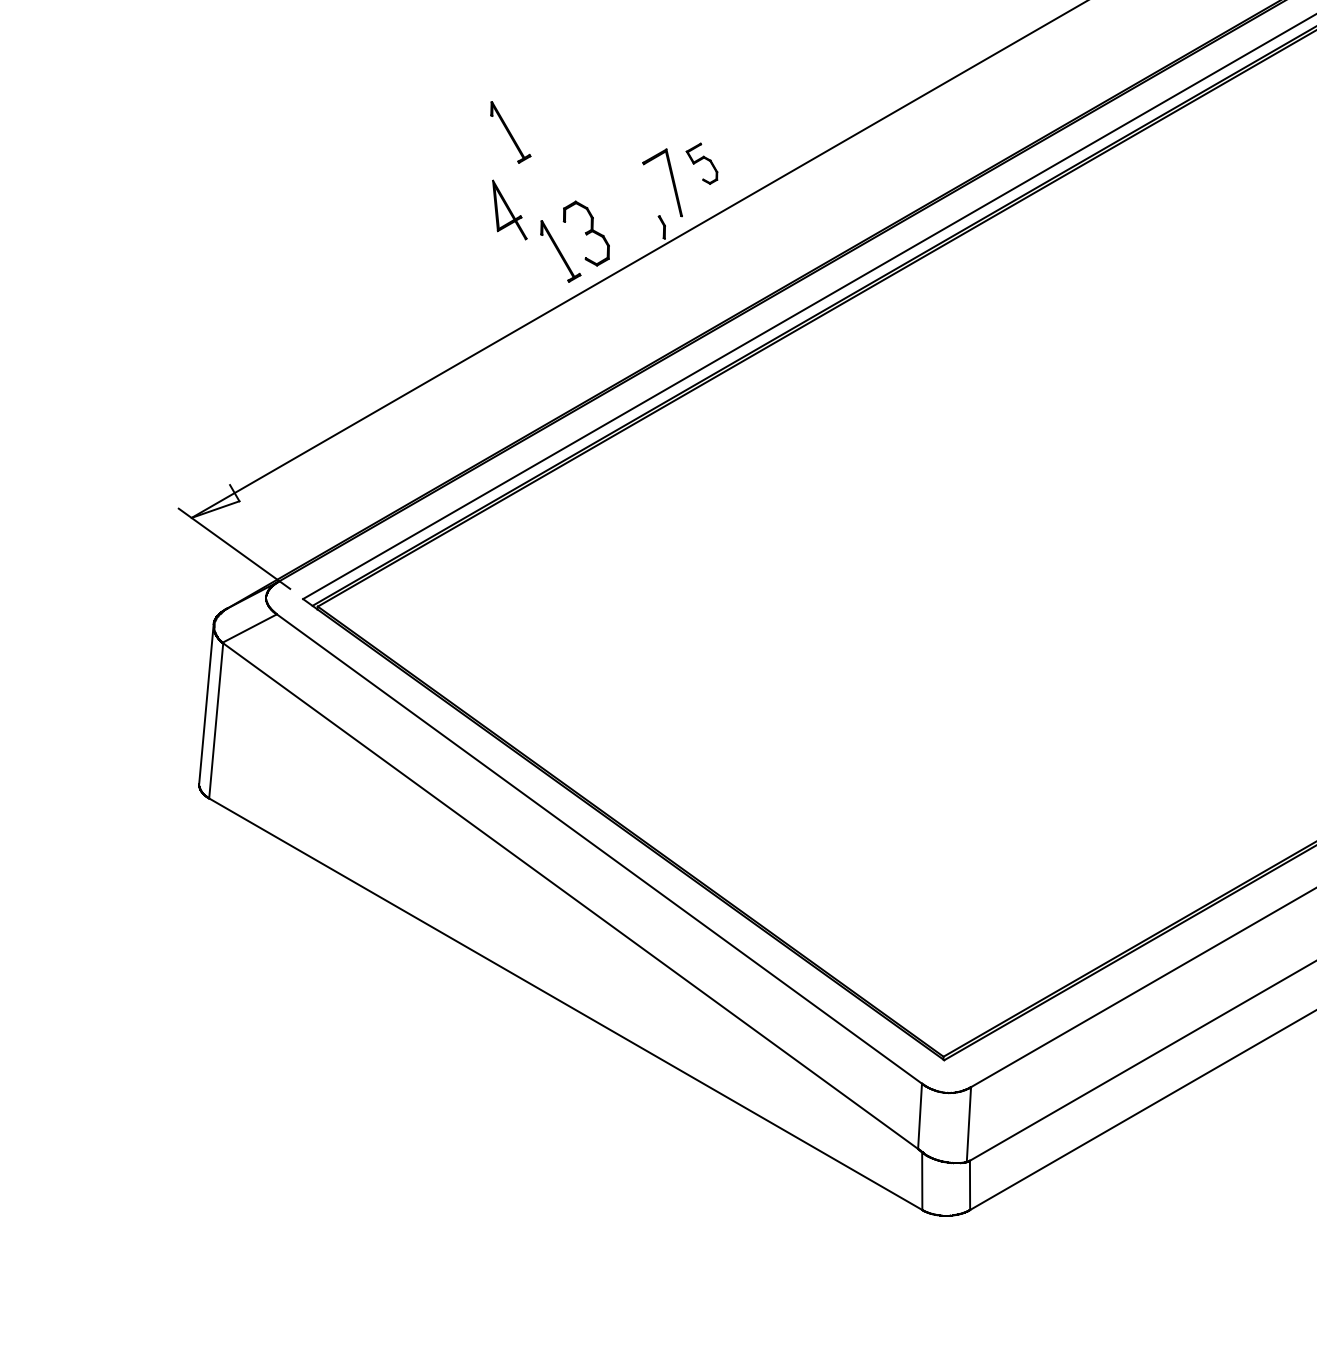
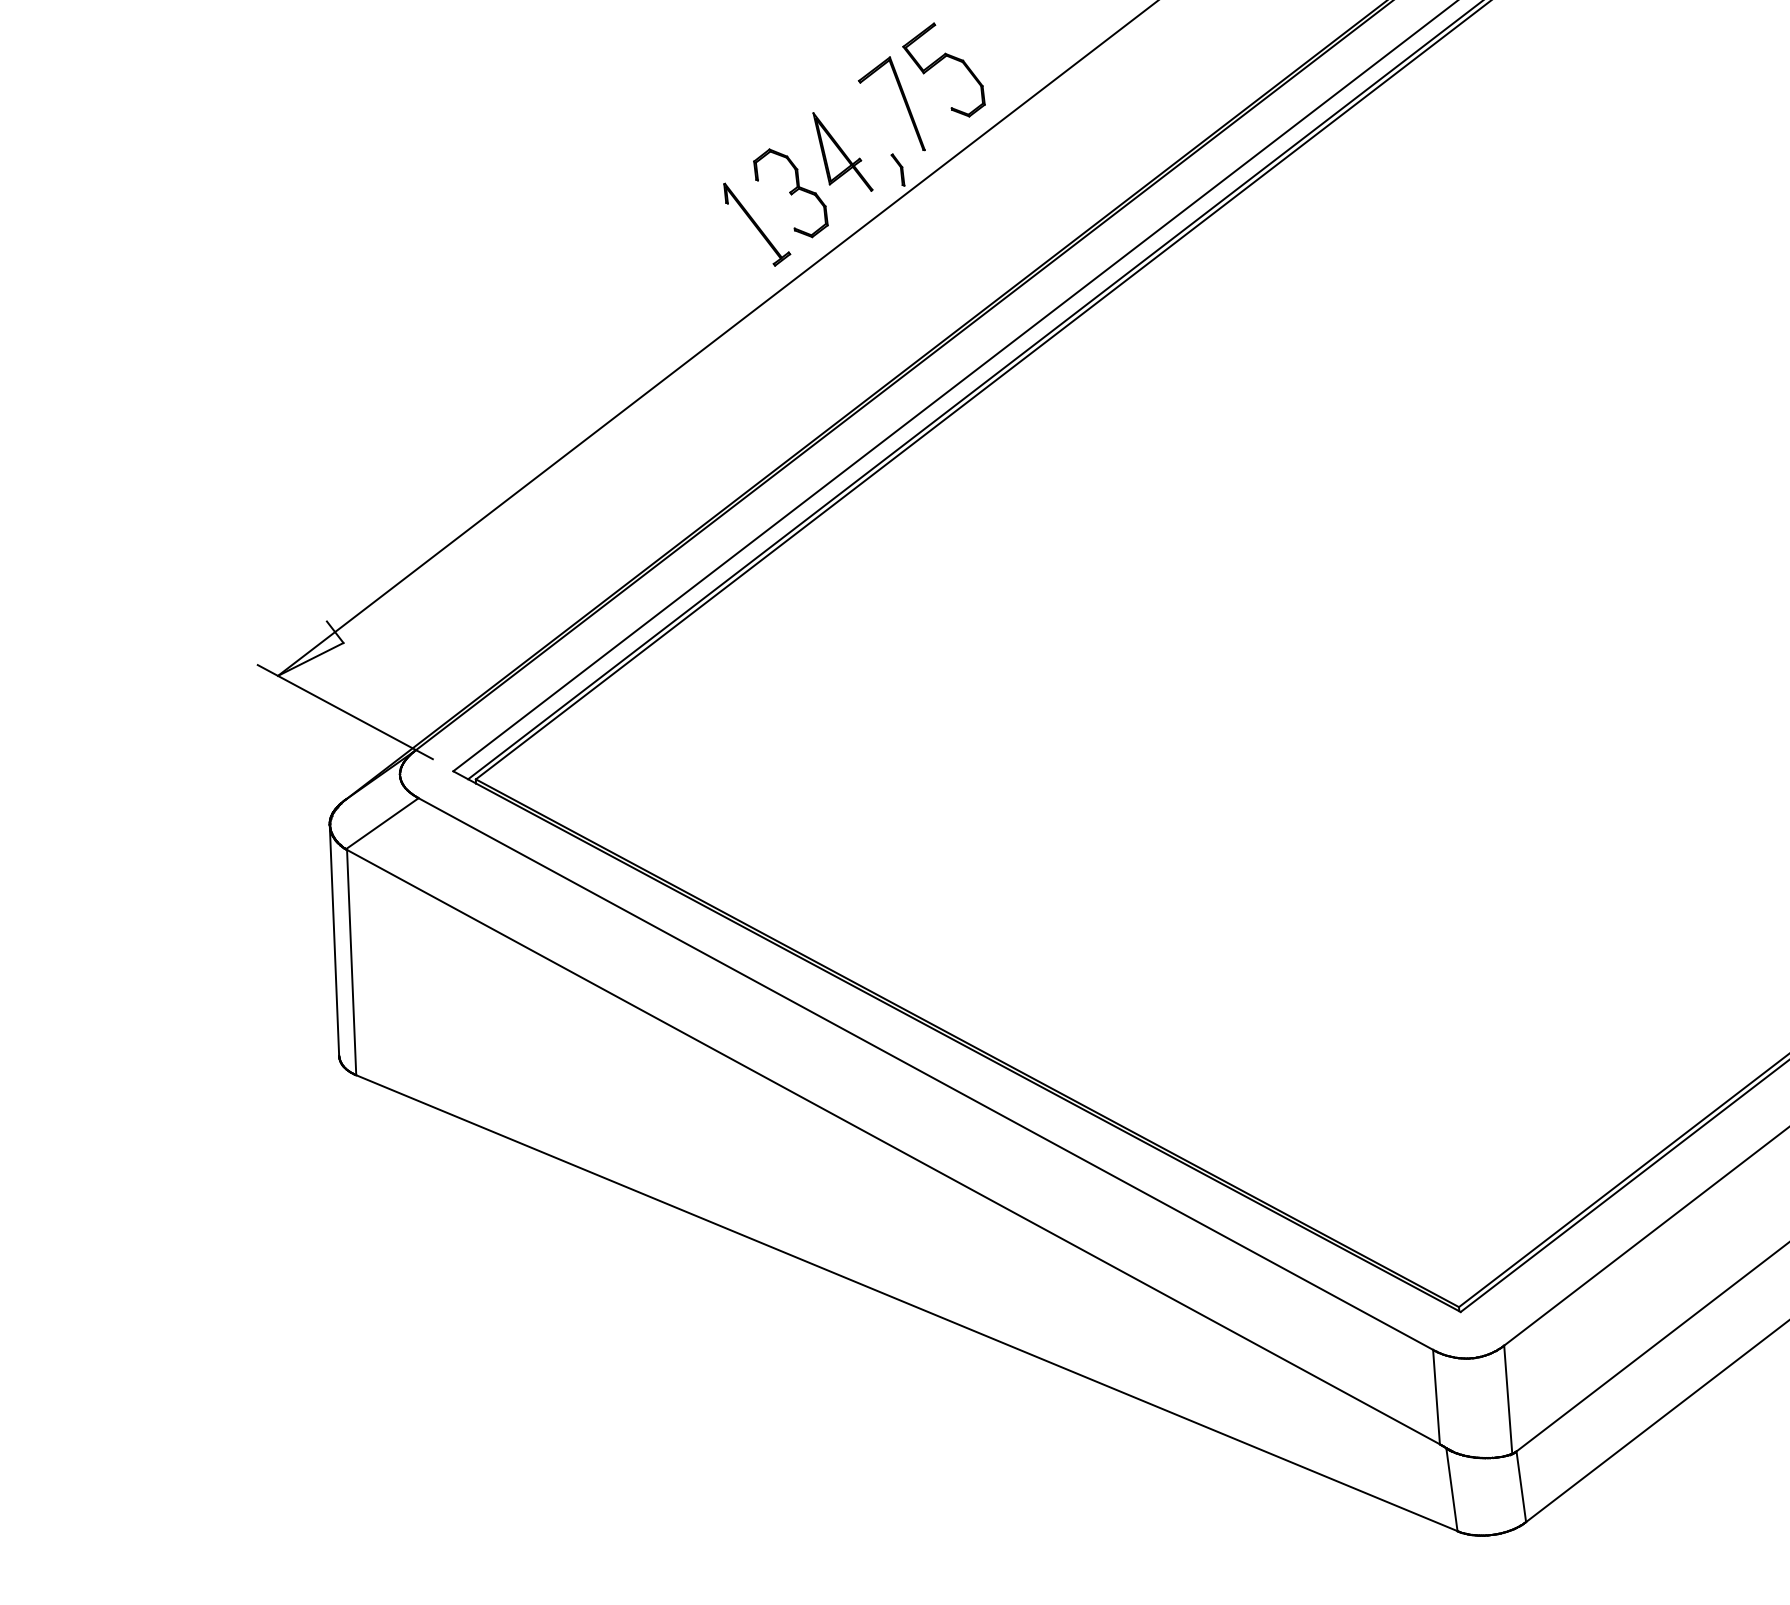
part: (510, 132) -> (662, 62), removed
part: (701, 163) -> (942, 70), size x1.67
part: (509, 209) -> (842, 151), moved

